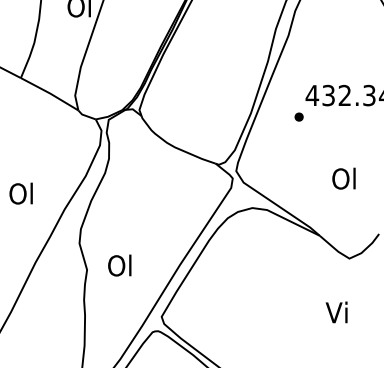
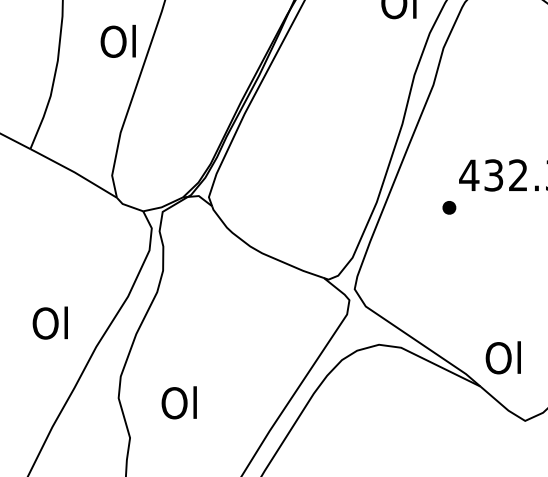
text: (343, 178) -> (502, 357), moved
text: (20, 193) -> (49, 322), moved
text: (119, 265) -> (178, 402), moved

